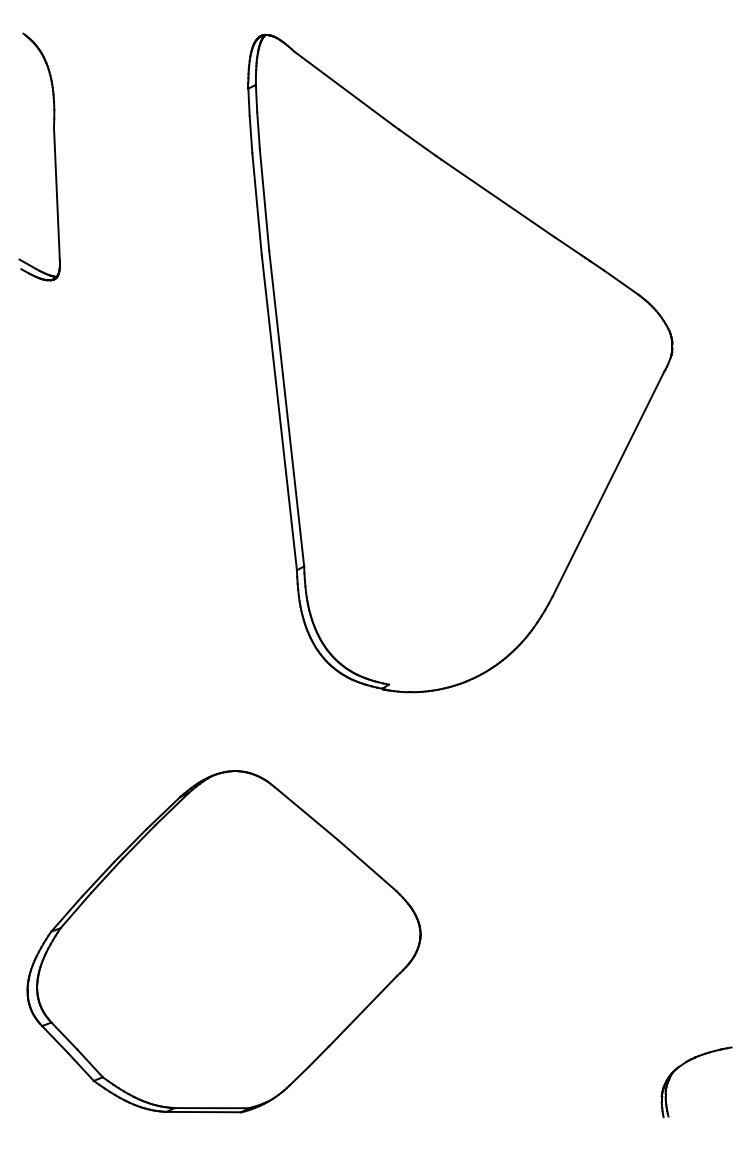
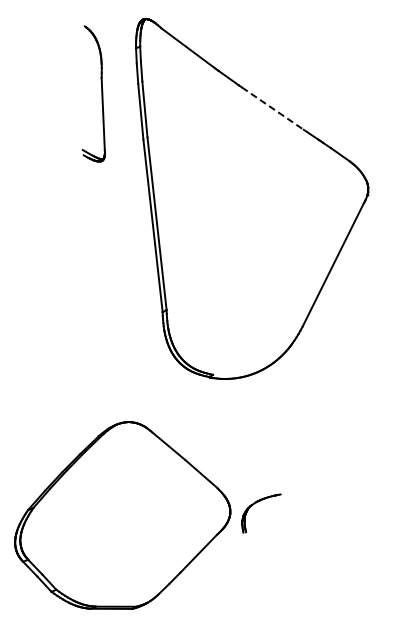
part: (53, 156) -> (101, 93), moved
line: (497, 198) -> (272, 108), solid -> dashed
part: (687, 1063) -> (256, 503), moved

